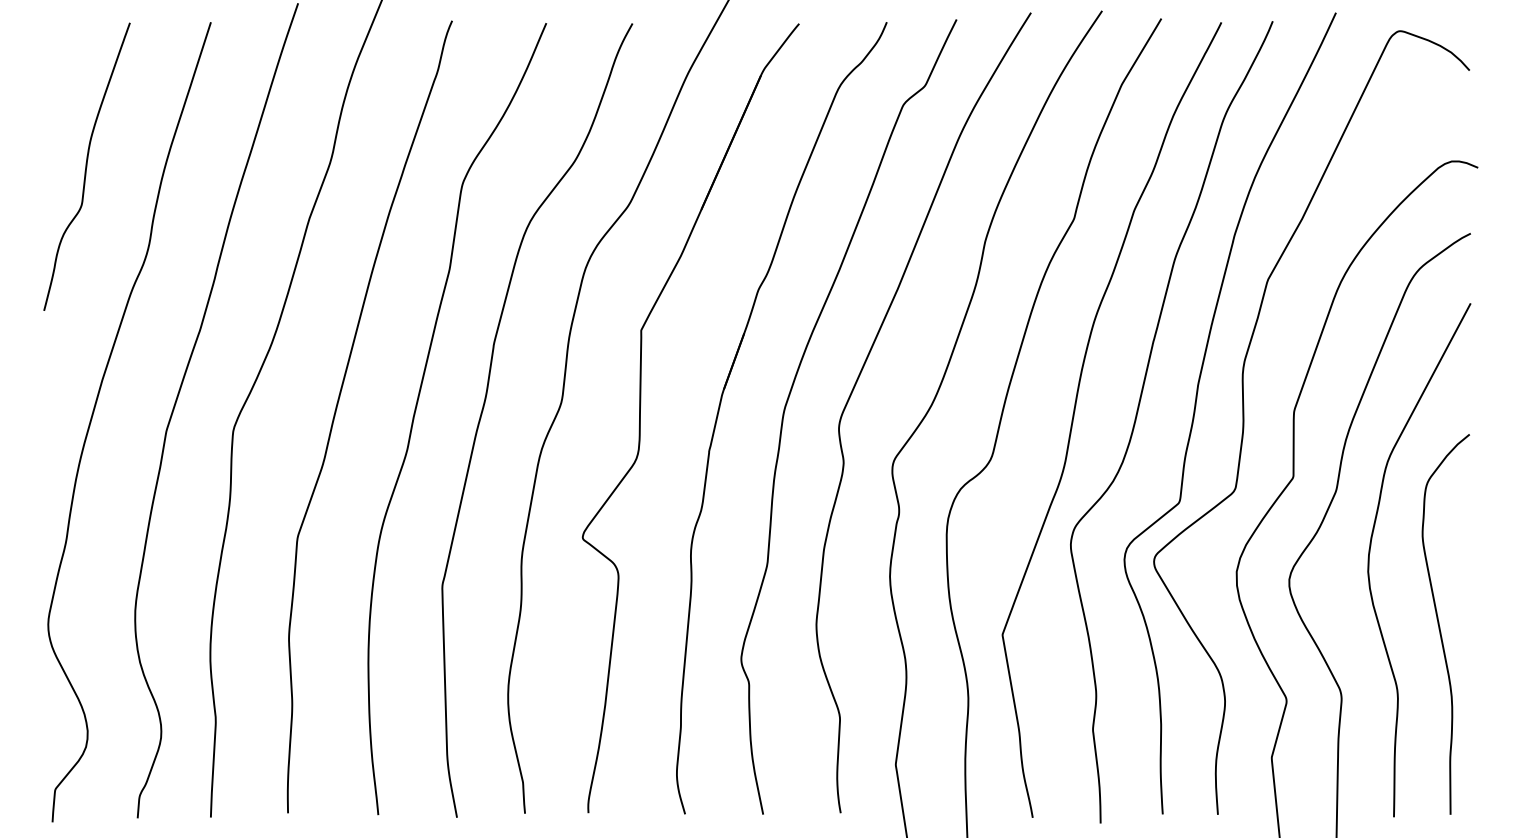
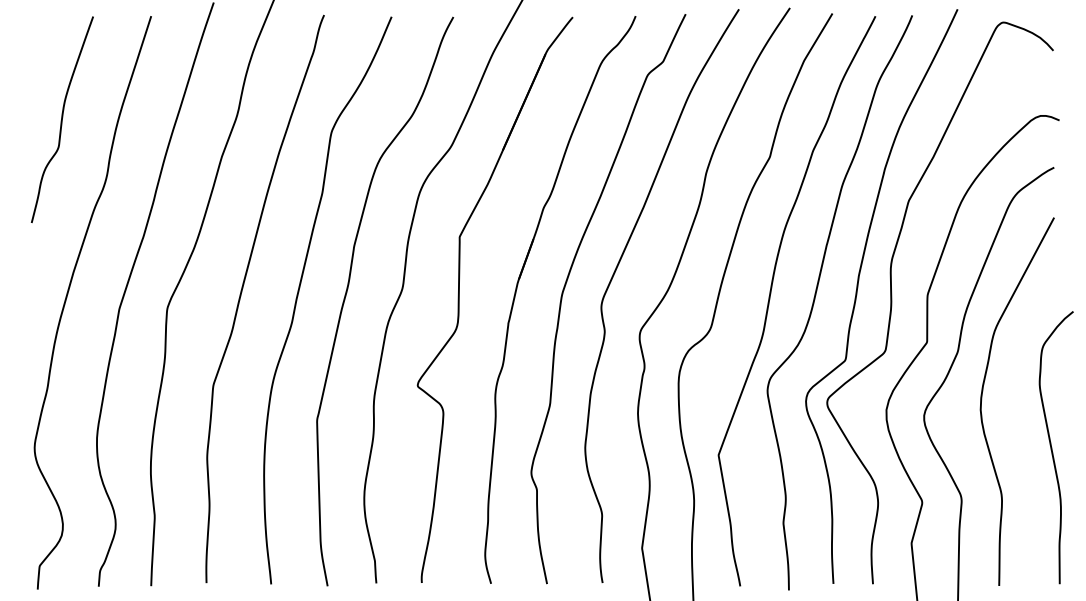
curve: (1440, 624) -> (1052, 447), moved

